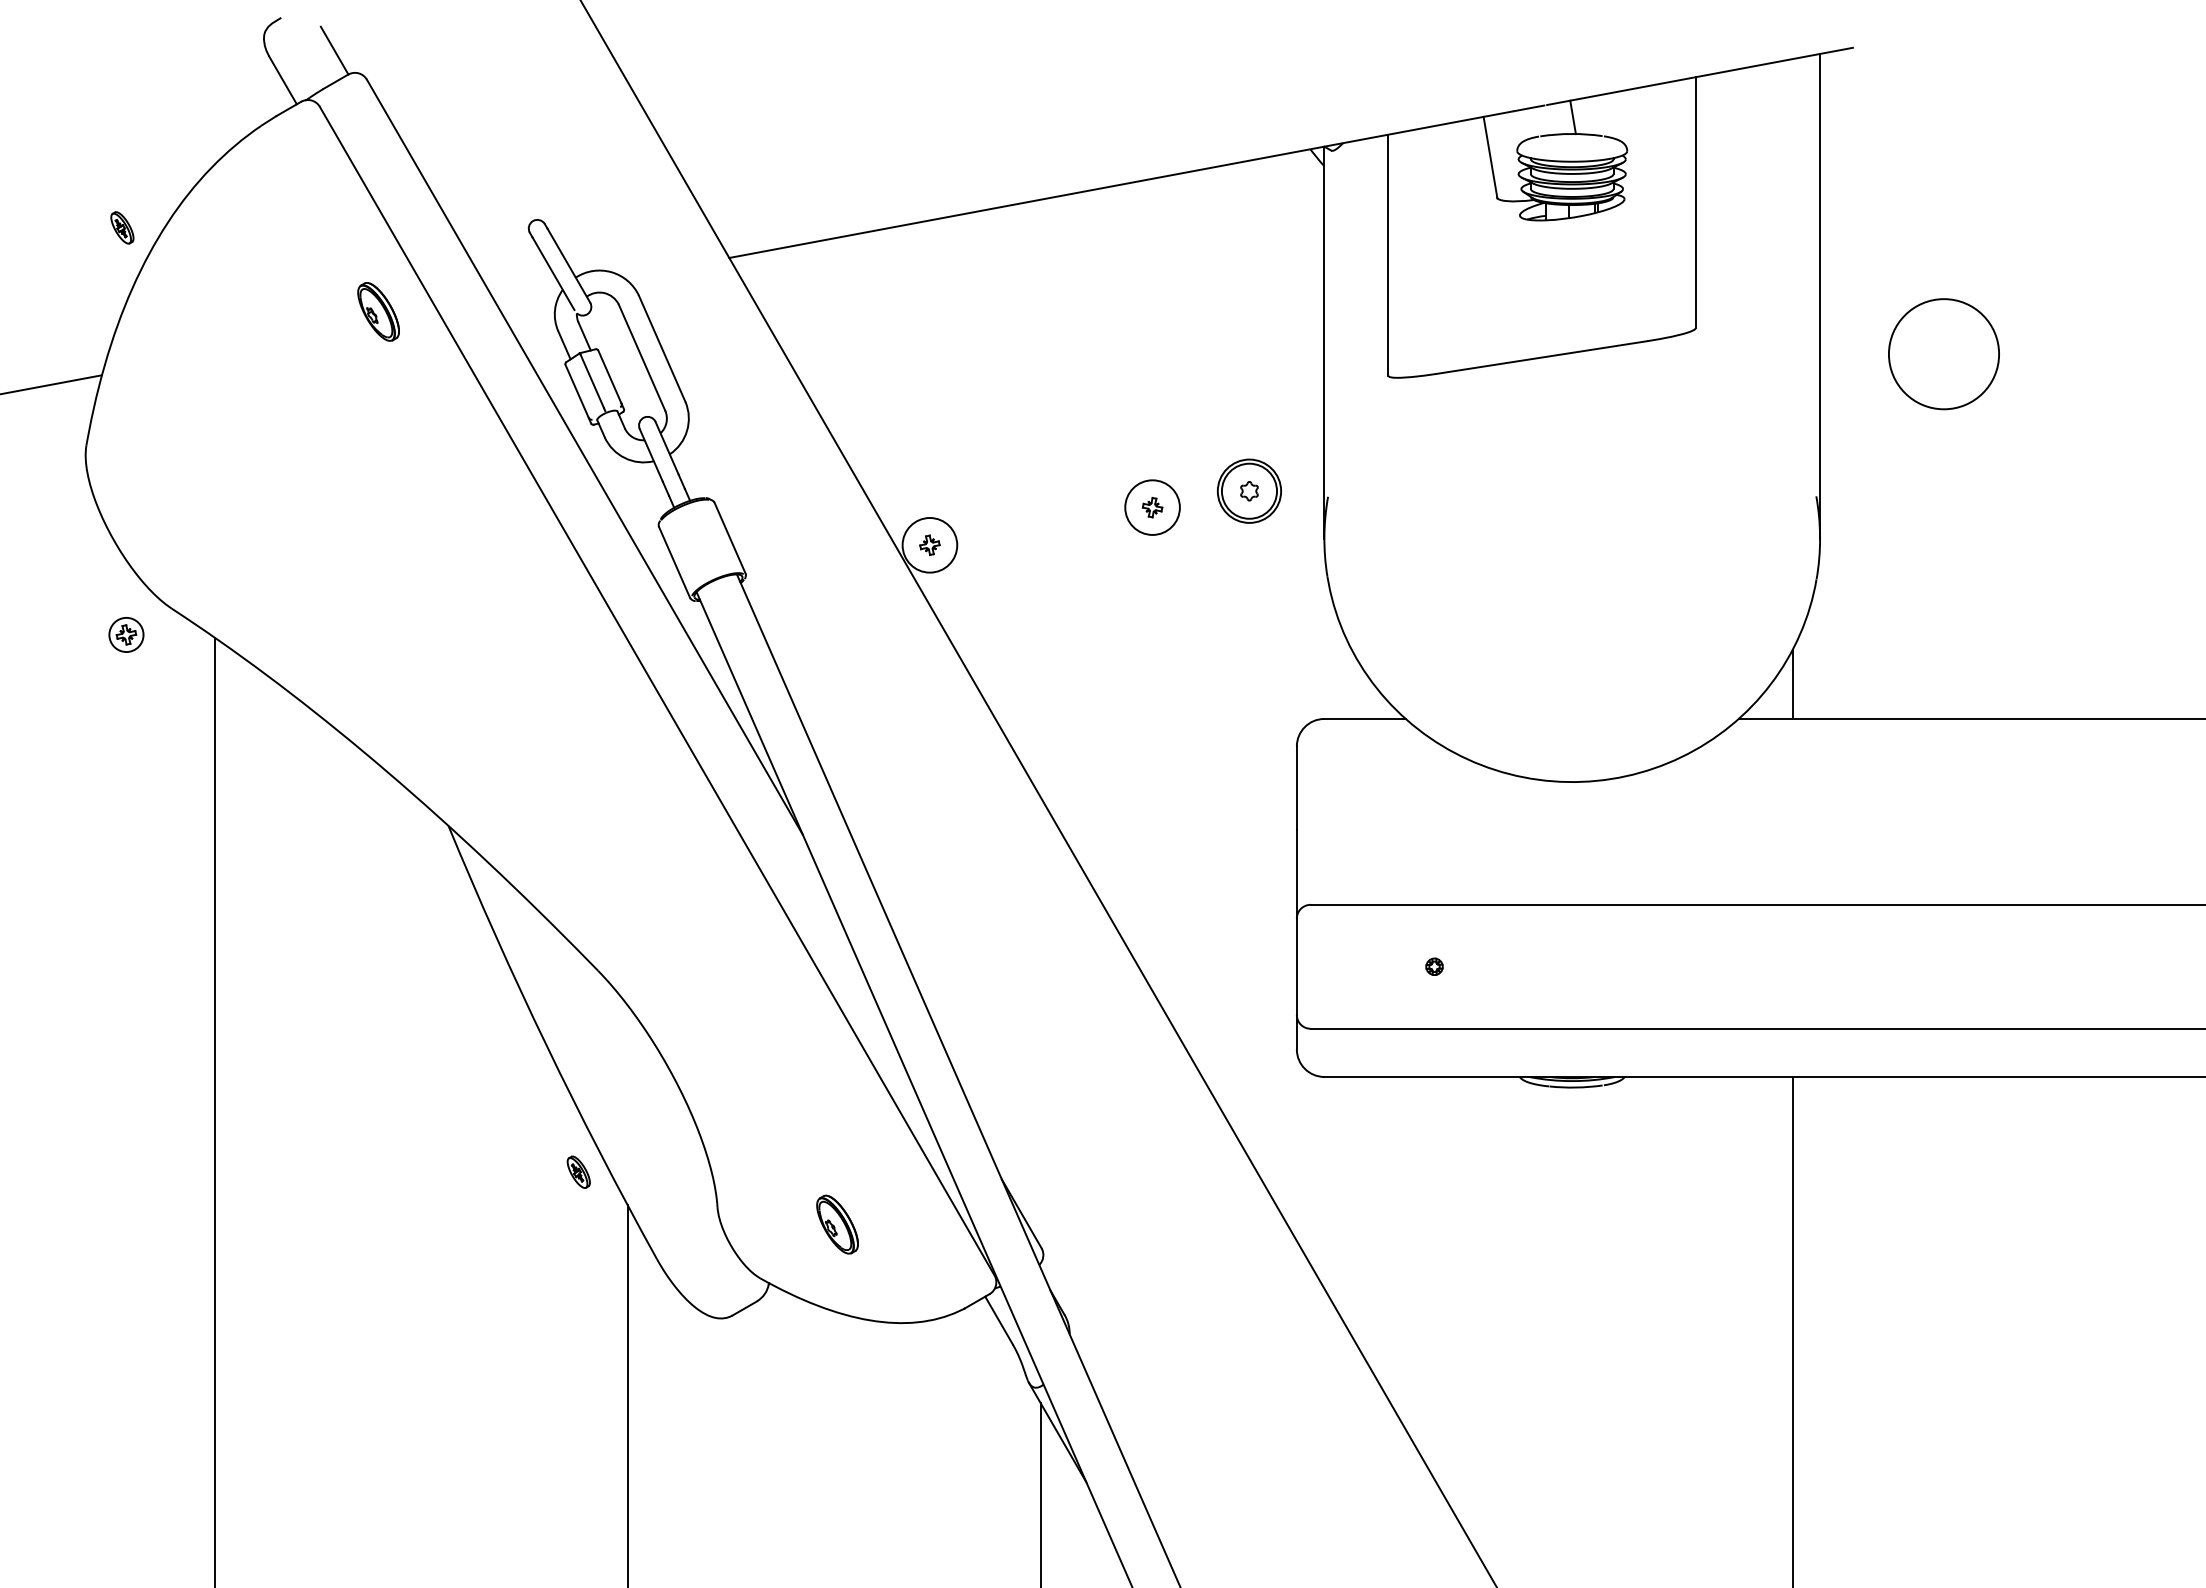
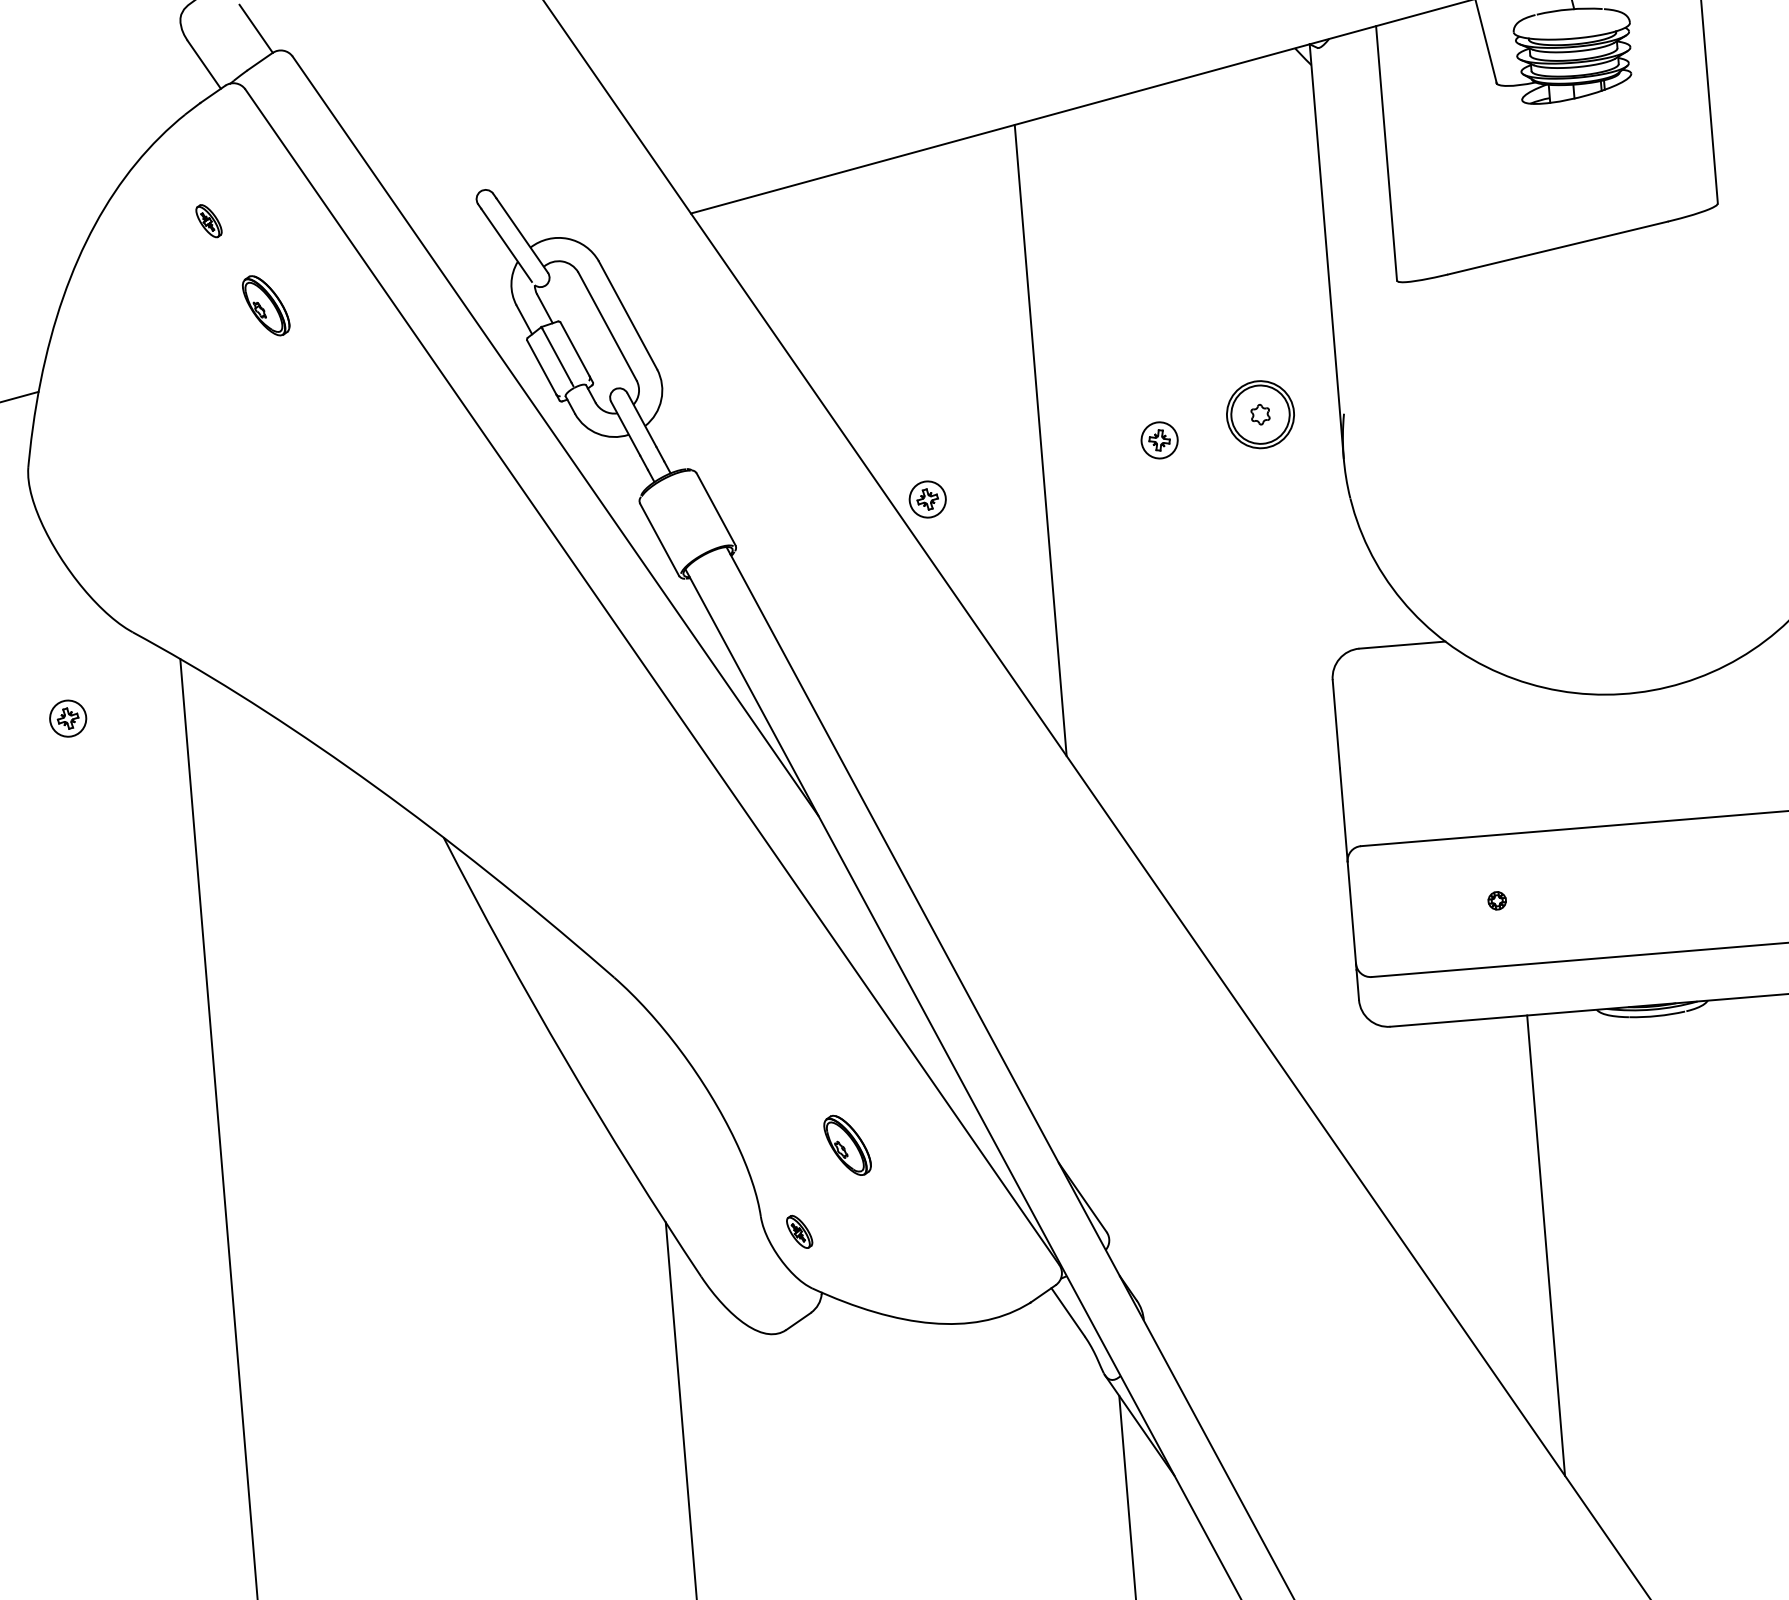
part: (122, 227) -> (209, 220), moved
part: (378, 311) -> (266, 305), moved
line: (1040, 498) -> (1040, 440), added
circle: (1152, 507) -> (1159, 440), size x0.62
circle: (929, 545) -> (927, 499), size x0.62
part: (126, 634) -> (68, 718), moved
part: (578, 1171) -> (799, 1231), moved
part: (837, 1224) -> (847, 1145), moved
line: (1453, 1294) -> (1545, 1245), added

